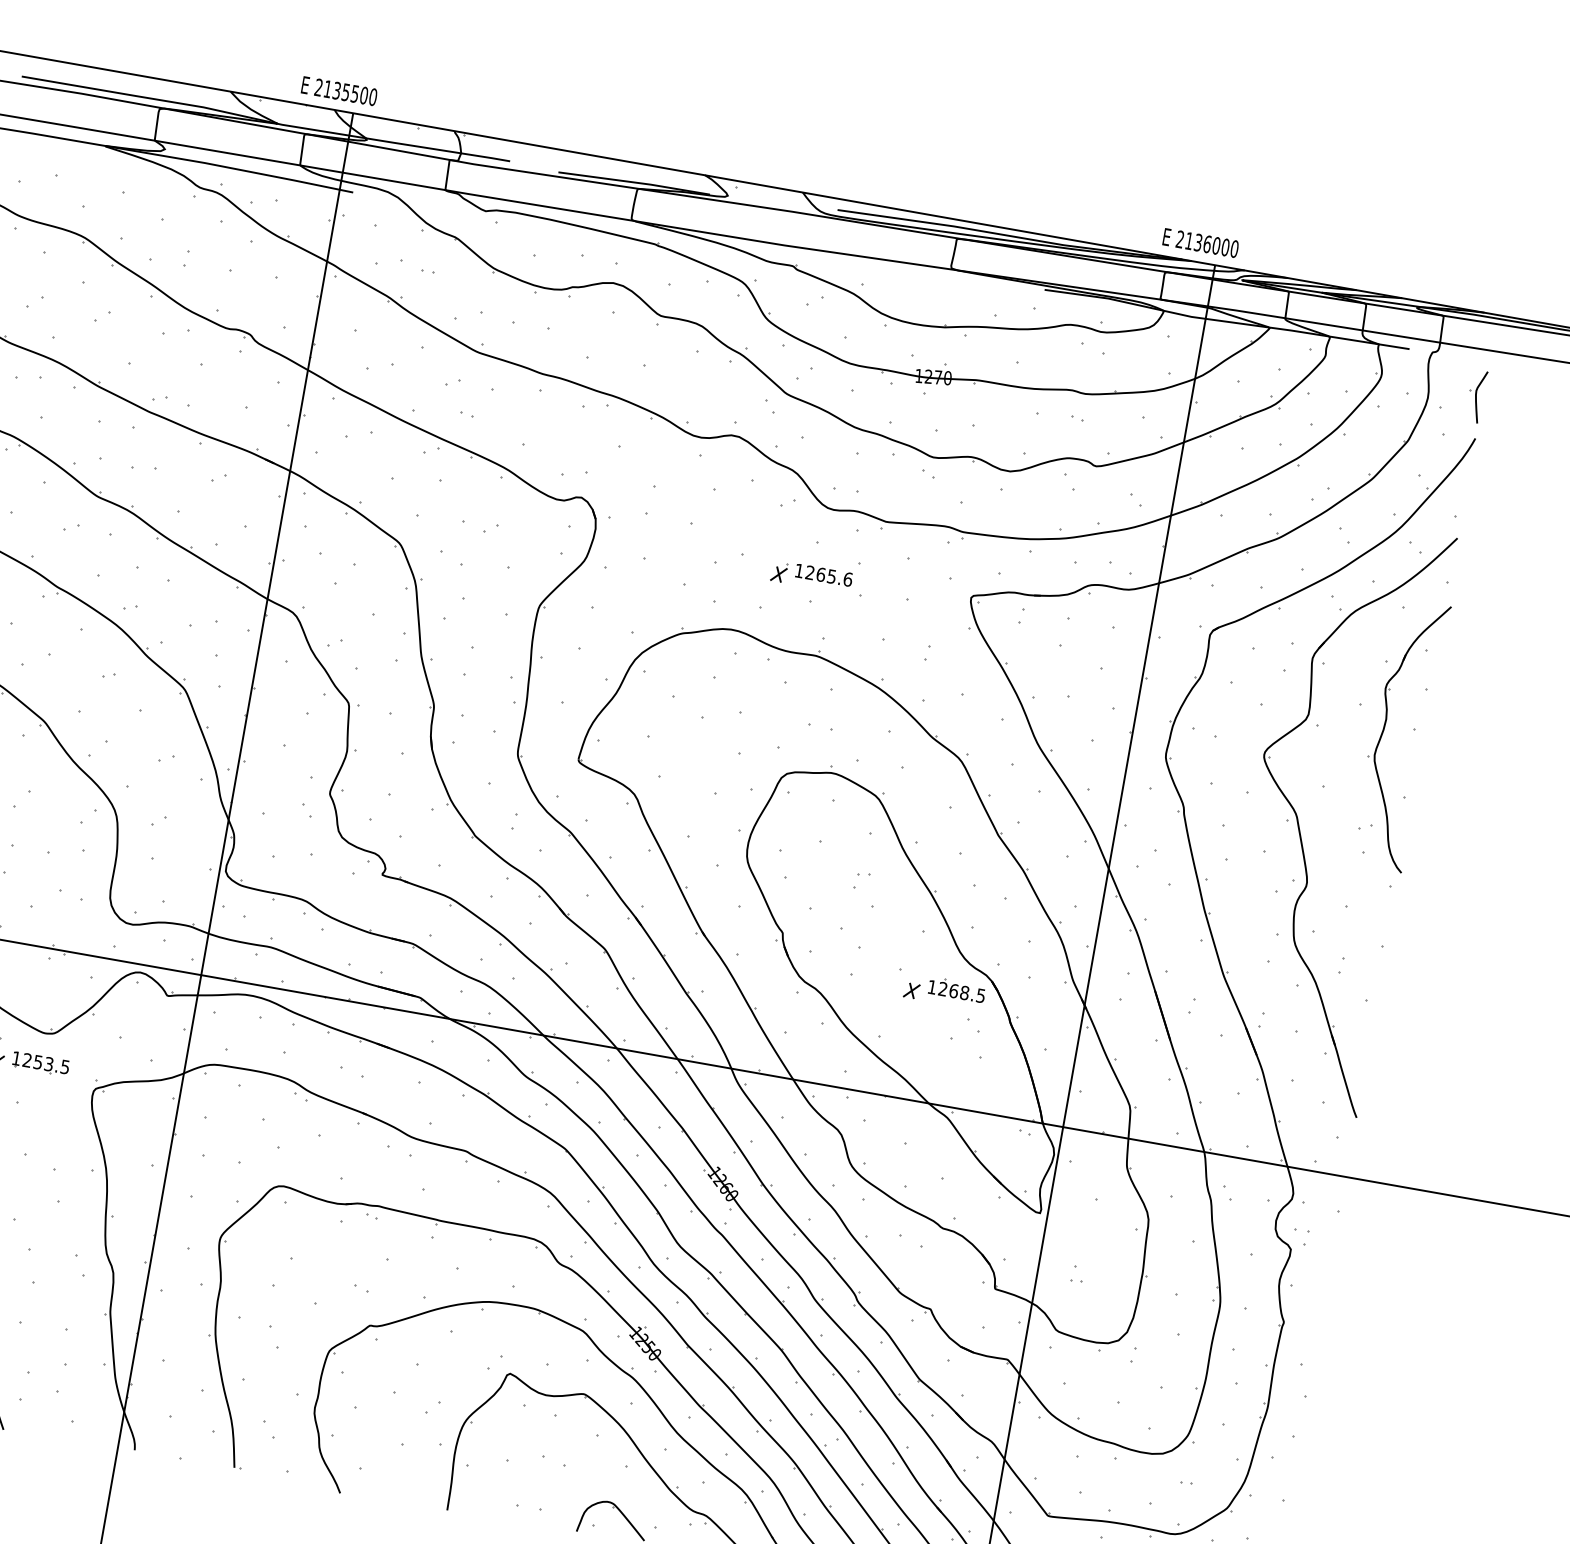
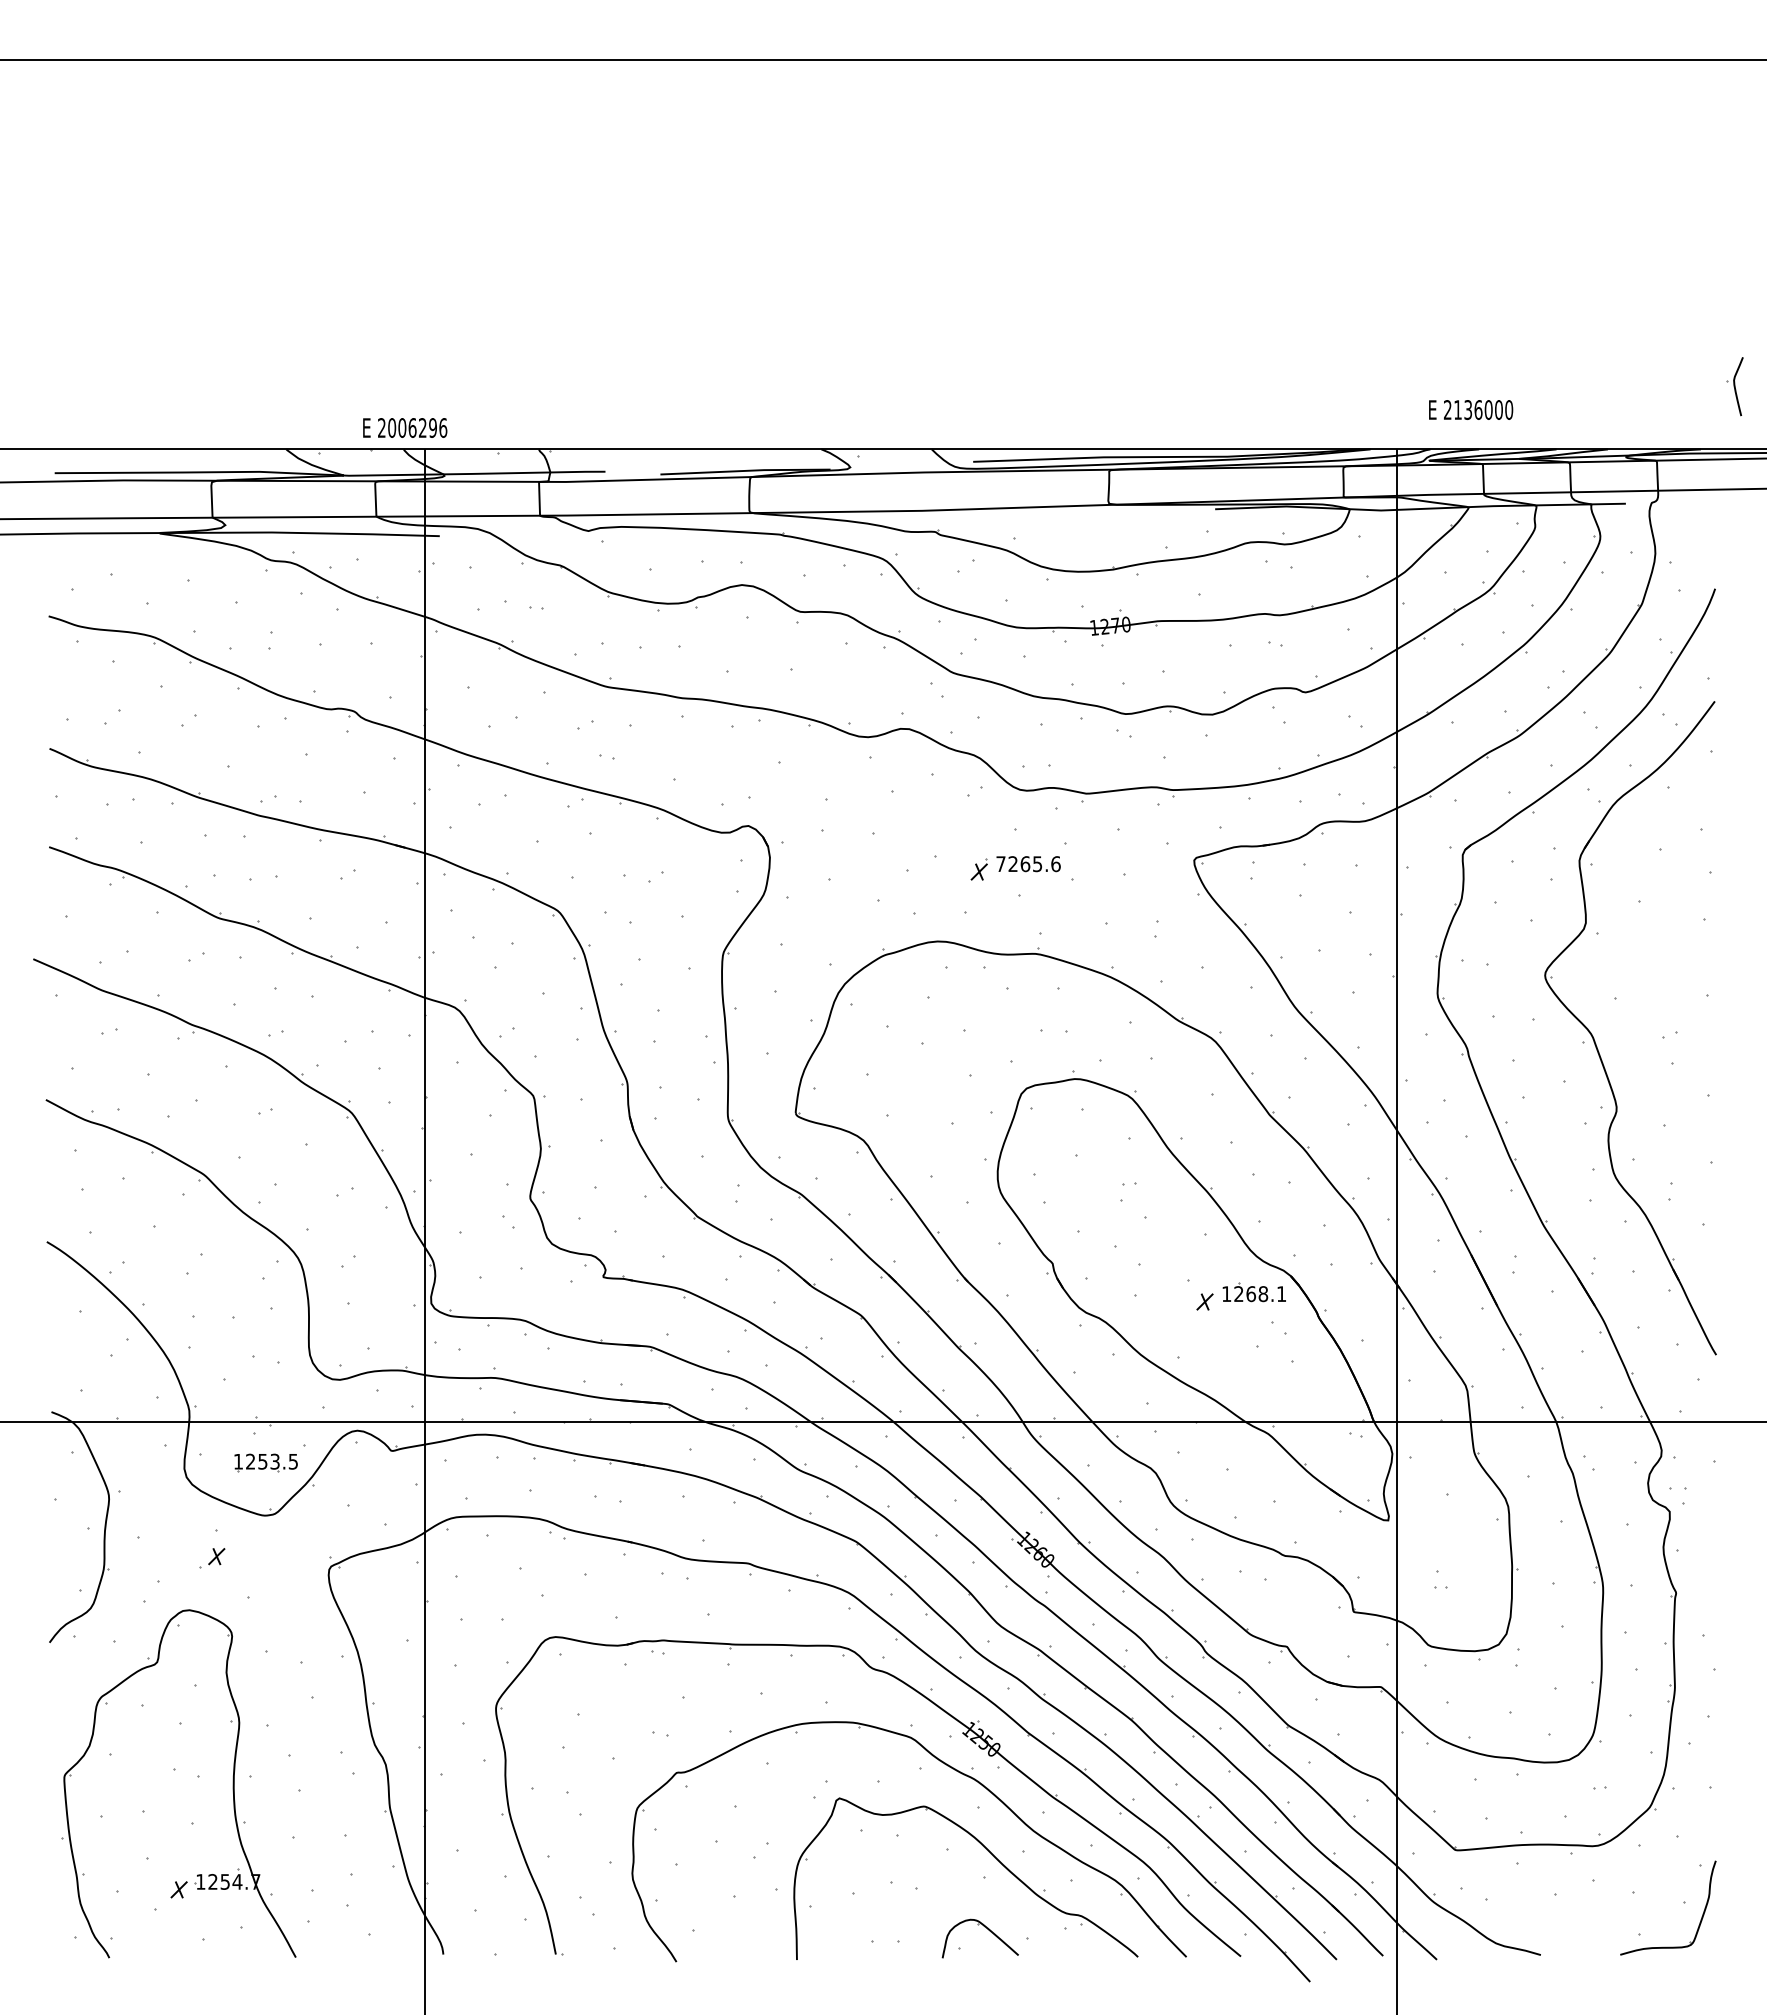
text: (350, 93) -> (417, 428), 2135500 -> 2006296
text: (1201, 242) -> (1471, 409), moved
part: (1475, 396) -> (1734, 386), moved
text: (799, 570) -> (1000, 863), 1265.6 -> 7265.6
part: (1383, 731) -> (1671, 927), removed
text: (980, 996) -> (1281, 1294), 1268.5 -> 1268.1
part: (40, 1063) -> (265, 1462), moved

